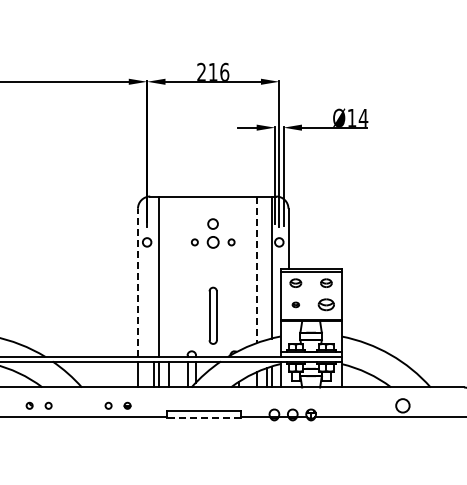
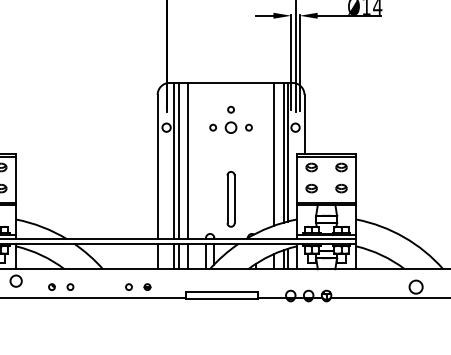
circle: (213, 223) -> (231, 109), size x0.62
line: (267, 268) -> (284, 153), added
line: (257, 270) -> (274, 155), dashed -> solid
line: (154, 276) -> (173, 160), added
line: (169, 276) -> (188, 160), added
line: (137, 282) -> (157, 166), dashed -> solid
part: (295, 304) -> (311, 188), size x1.67
part: (326, 304) -> (341, 188), size x0.71
line: (204, 418) -> (222, 299), dashed -> solid

